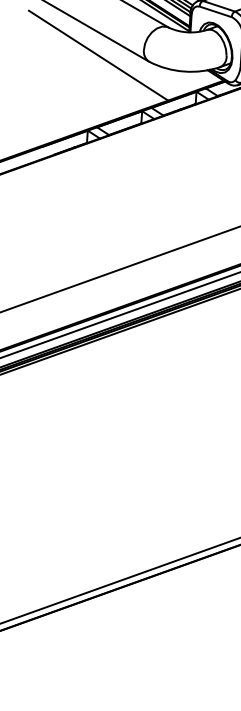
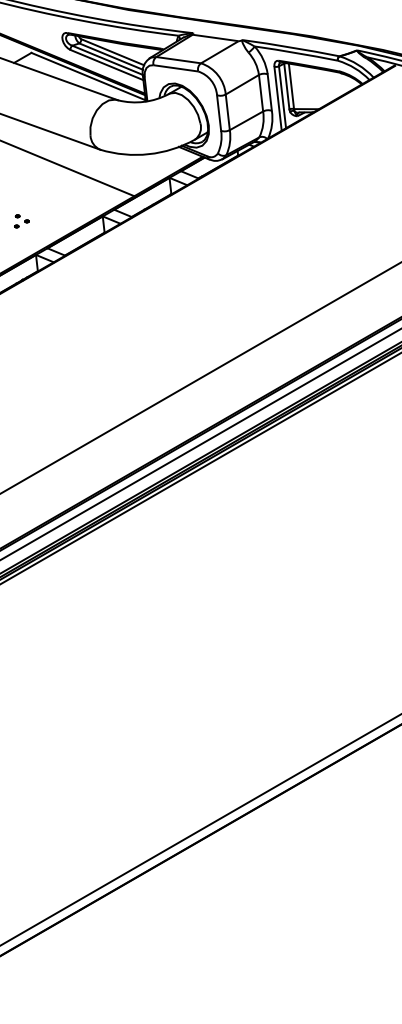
part: (81, 104) -> (21, 221), added

